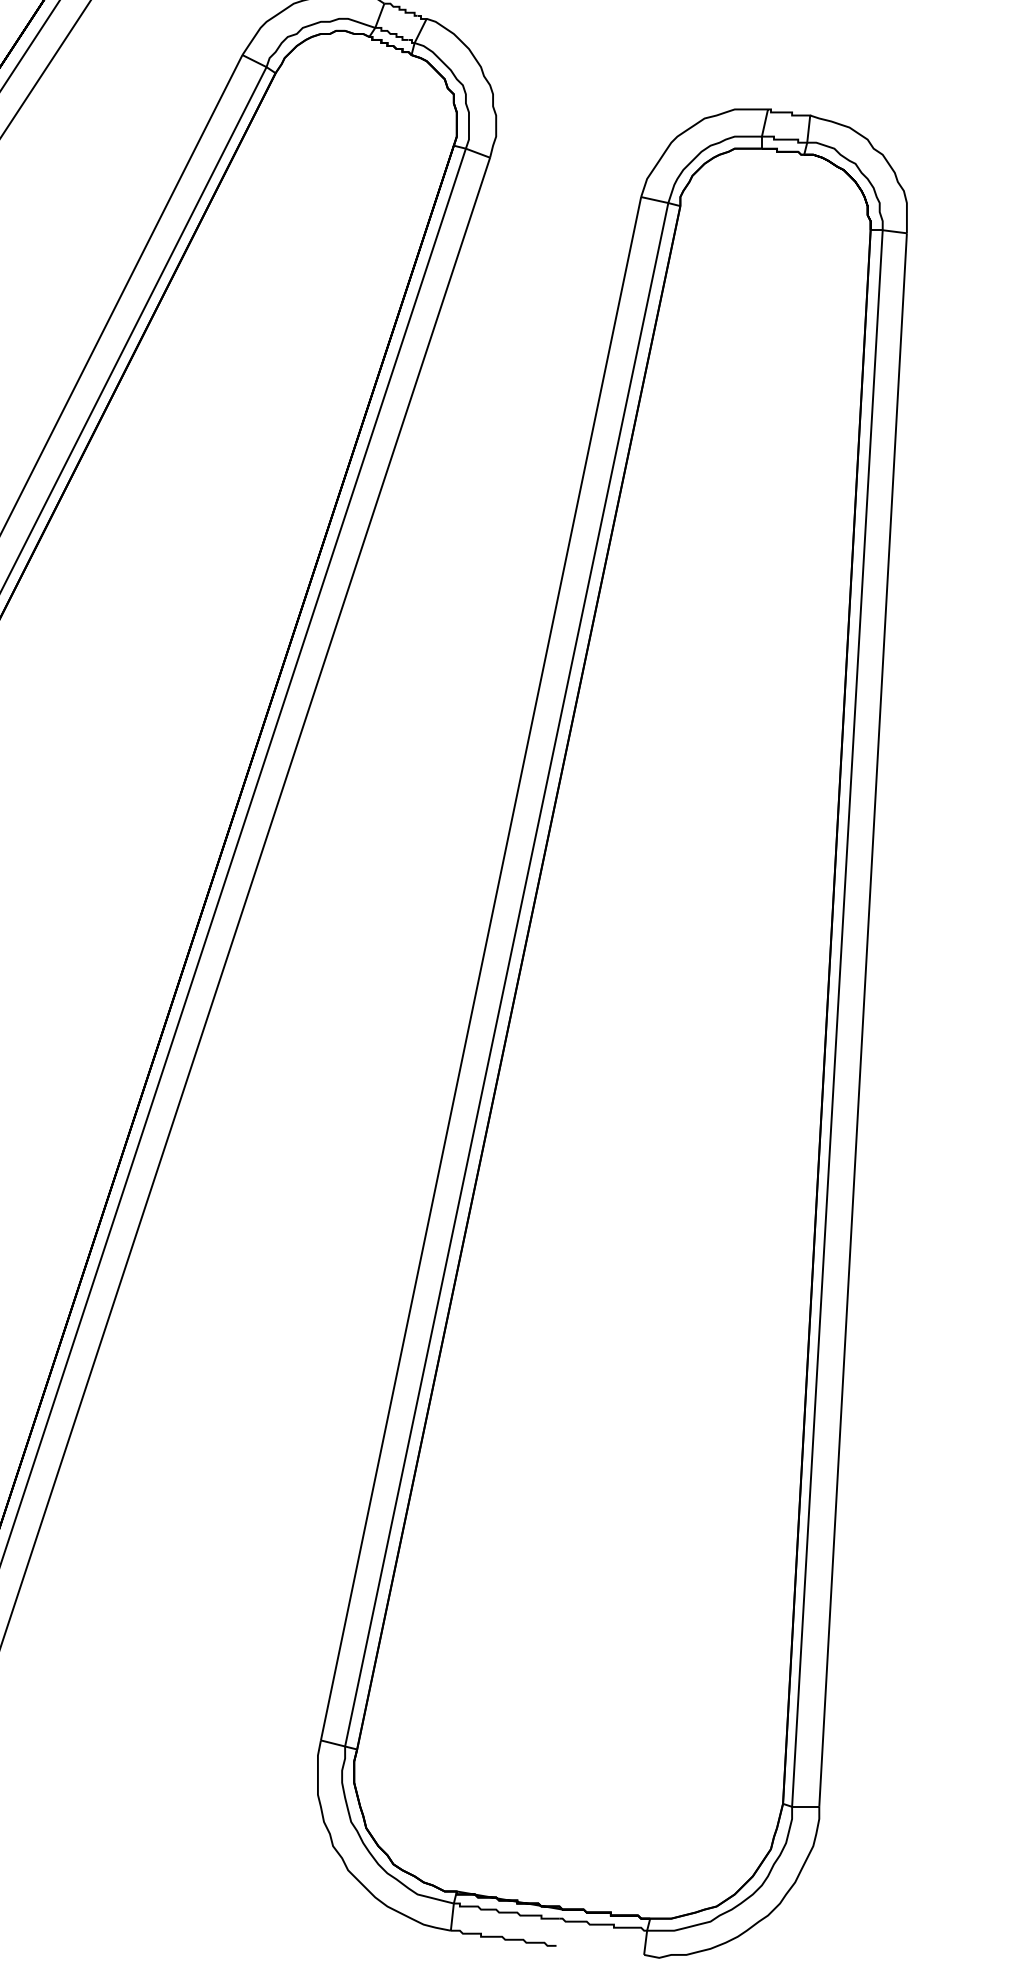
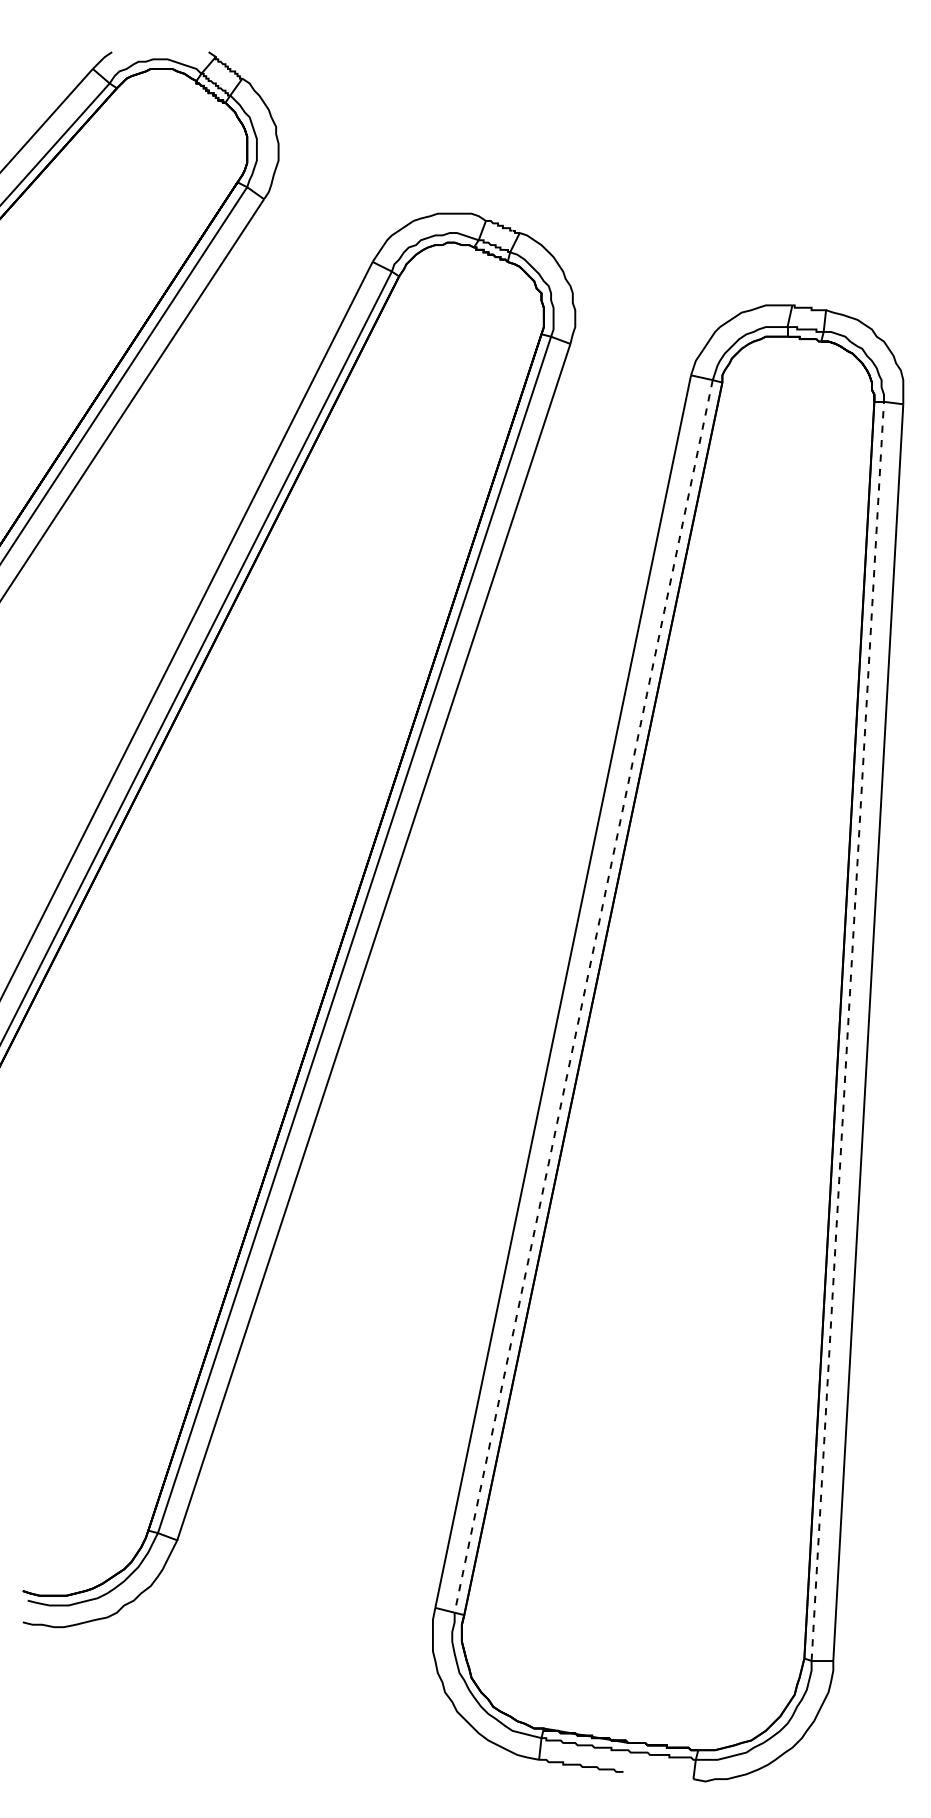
line: (506, 974) -> (583, 996), solid -> dashed
line: (837, 1018) -> (847, 1031), solid -> dashed

